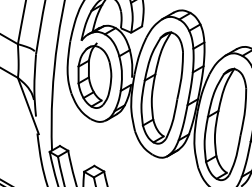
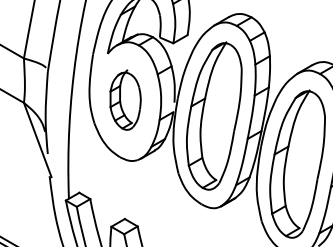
part: (94, 75) -> (125, 99), size x0.7

